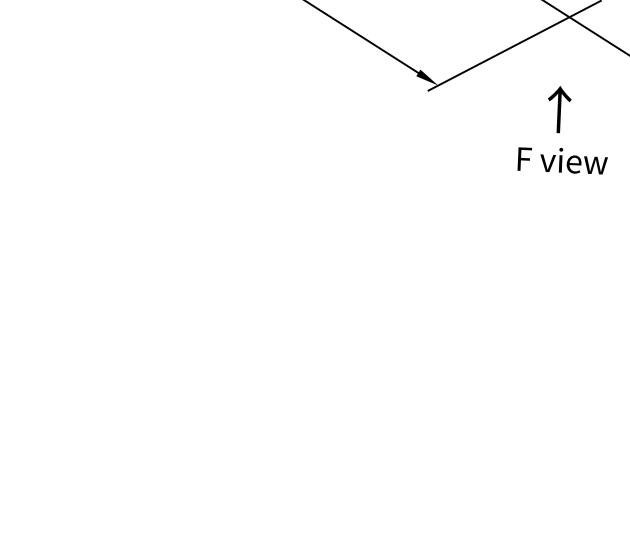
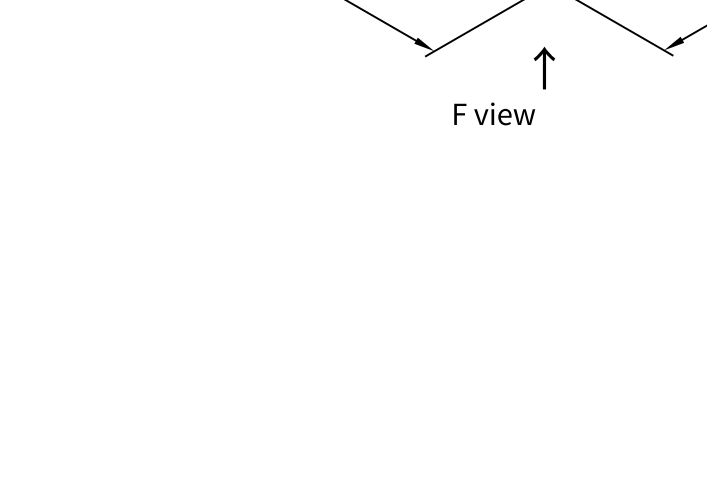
text: (562, 160) -> (494, 113), moved

